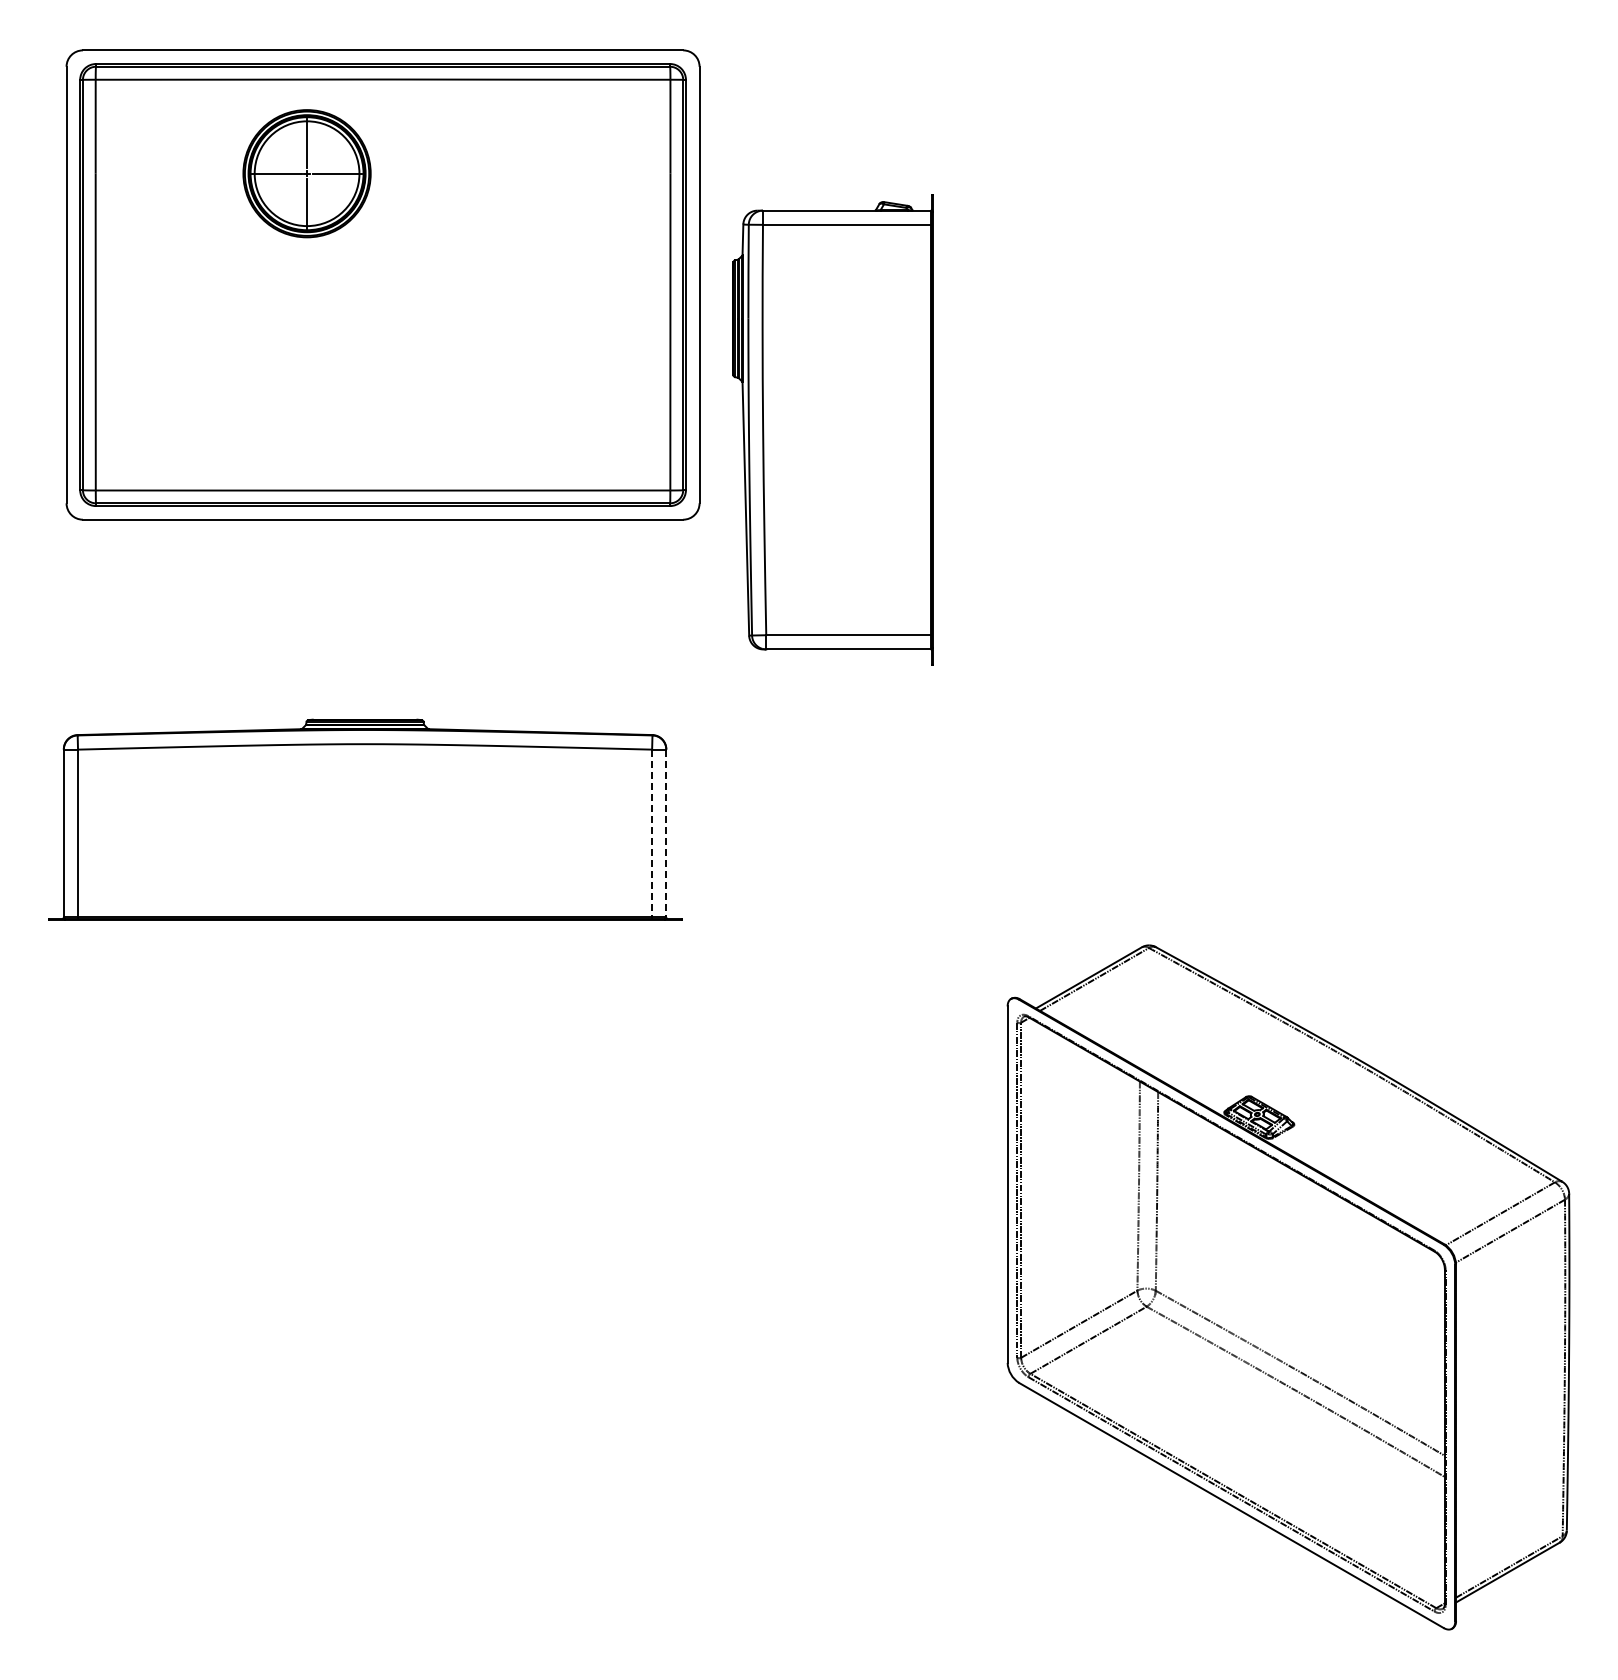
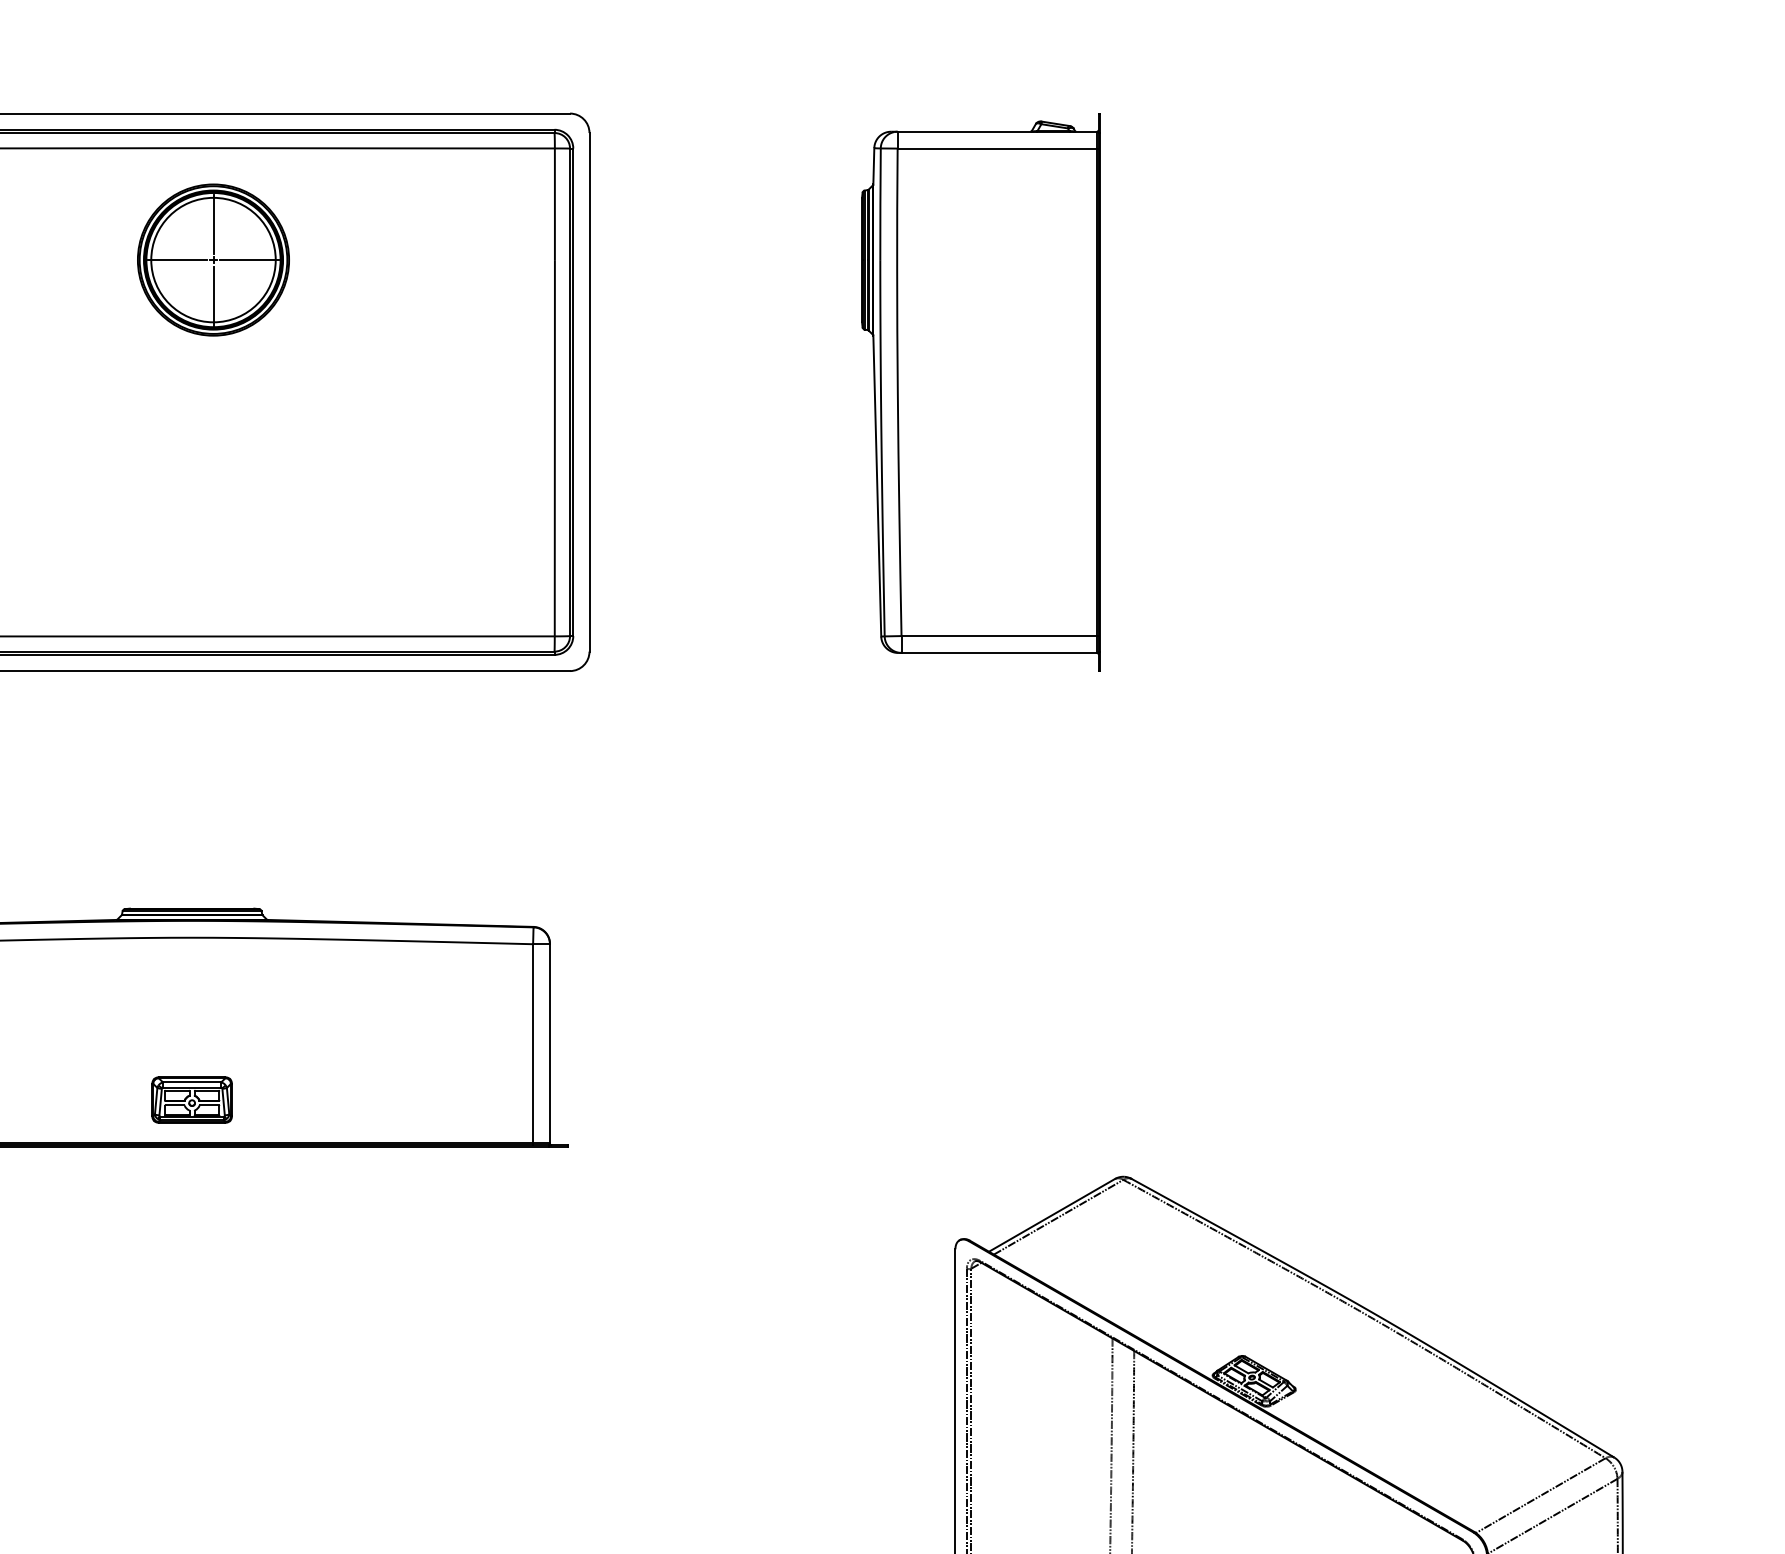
part: (306, 173) -> (212, 259), moved
part: (832, 429) -> (980, 391), moved
line: (652, 833) -> (533, 1043), dashed -> solid
line: (666, 833) -> (550, 1043), dashed -> solid
part: (364, 880) -> (191, 1099), added

